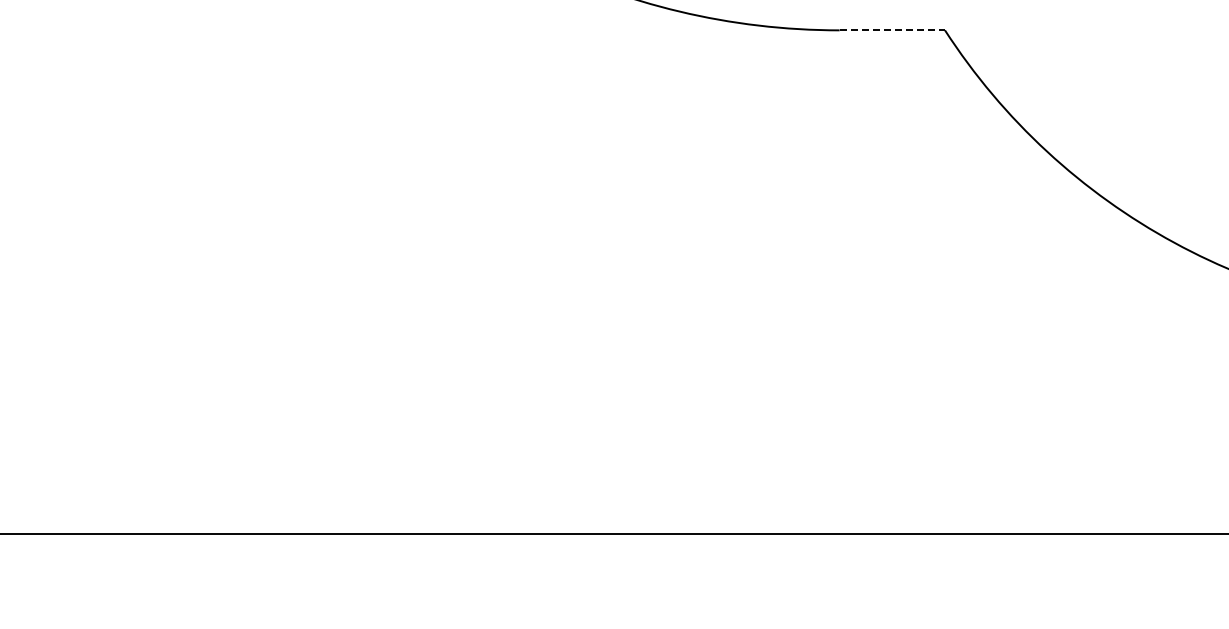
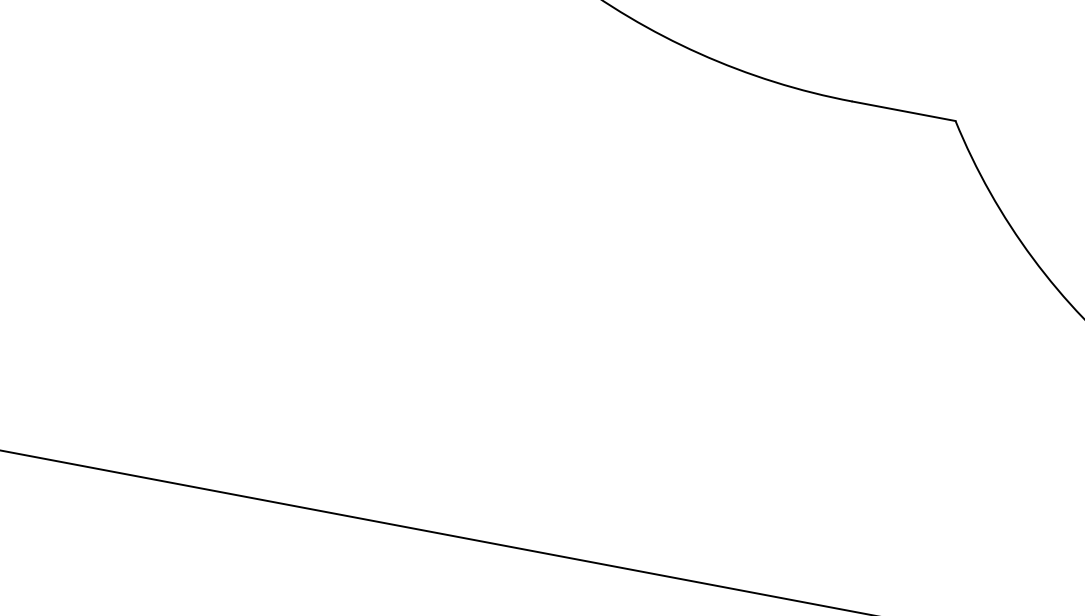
line: (892, 30) -> (904, 111), dashed -> solid

